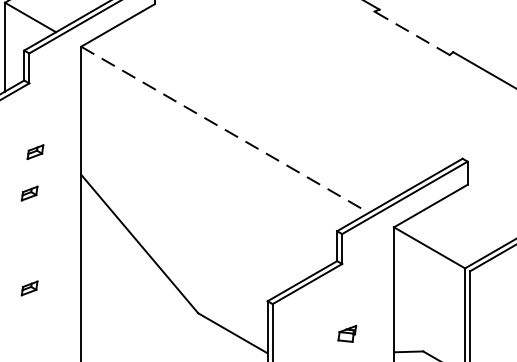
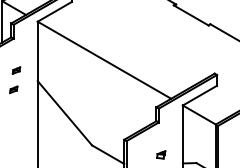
line: (410, 33) -> (190, 15), dashed -> solid
line: (225, 130) -> (104, 60), dashed -> solid
part: (28, 287) -> (13, 133), removed

